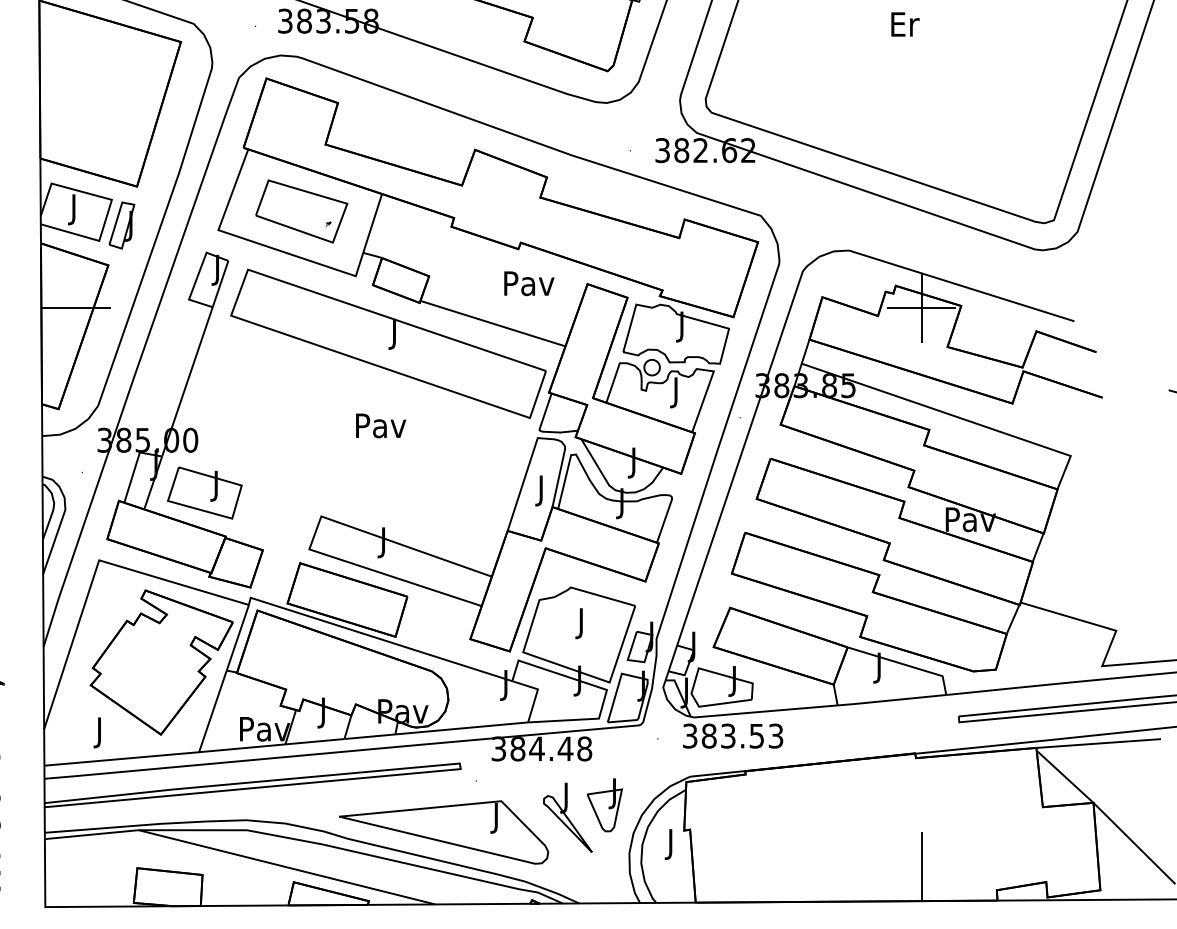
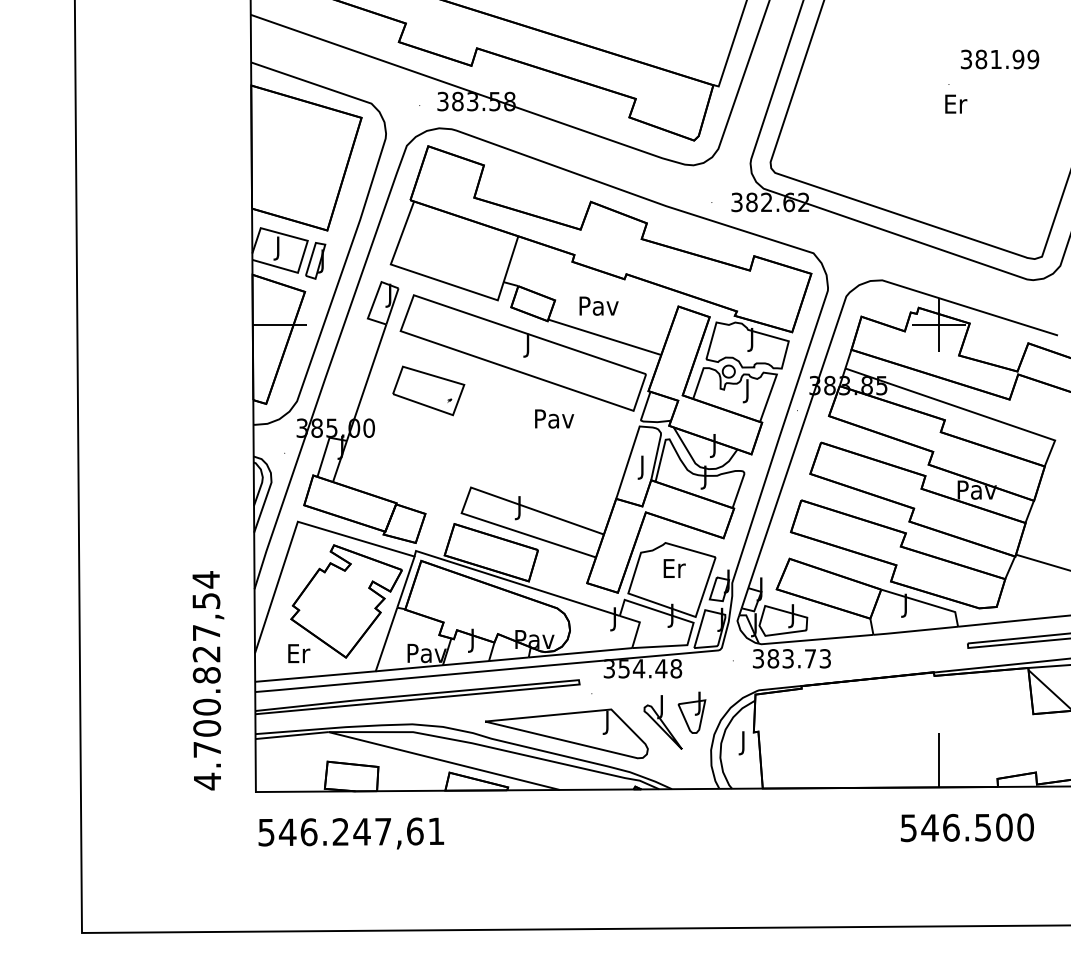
text: (905, 23) -> (956, 103), moved
part: (301, 210) -> (428, 390), moved
text: (528, 282) -> (598, 305), moved
text: (380, 425) -> (554, 418), moved
part: (203, 493) -> (379, 469), removed
text: (582, 624) -> (674, 571), J -> Er
text: (101, 733) -> (299, 656), J -> Er
text: (756, 735) -> (810, 658), 383.53 -> 383.73
text: (518, 748) -> (624, 668), 384.48 -> 354.48

